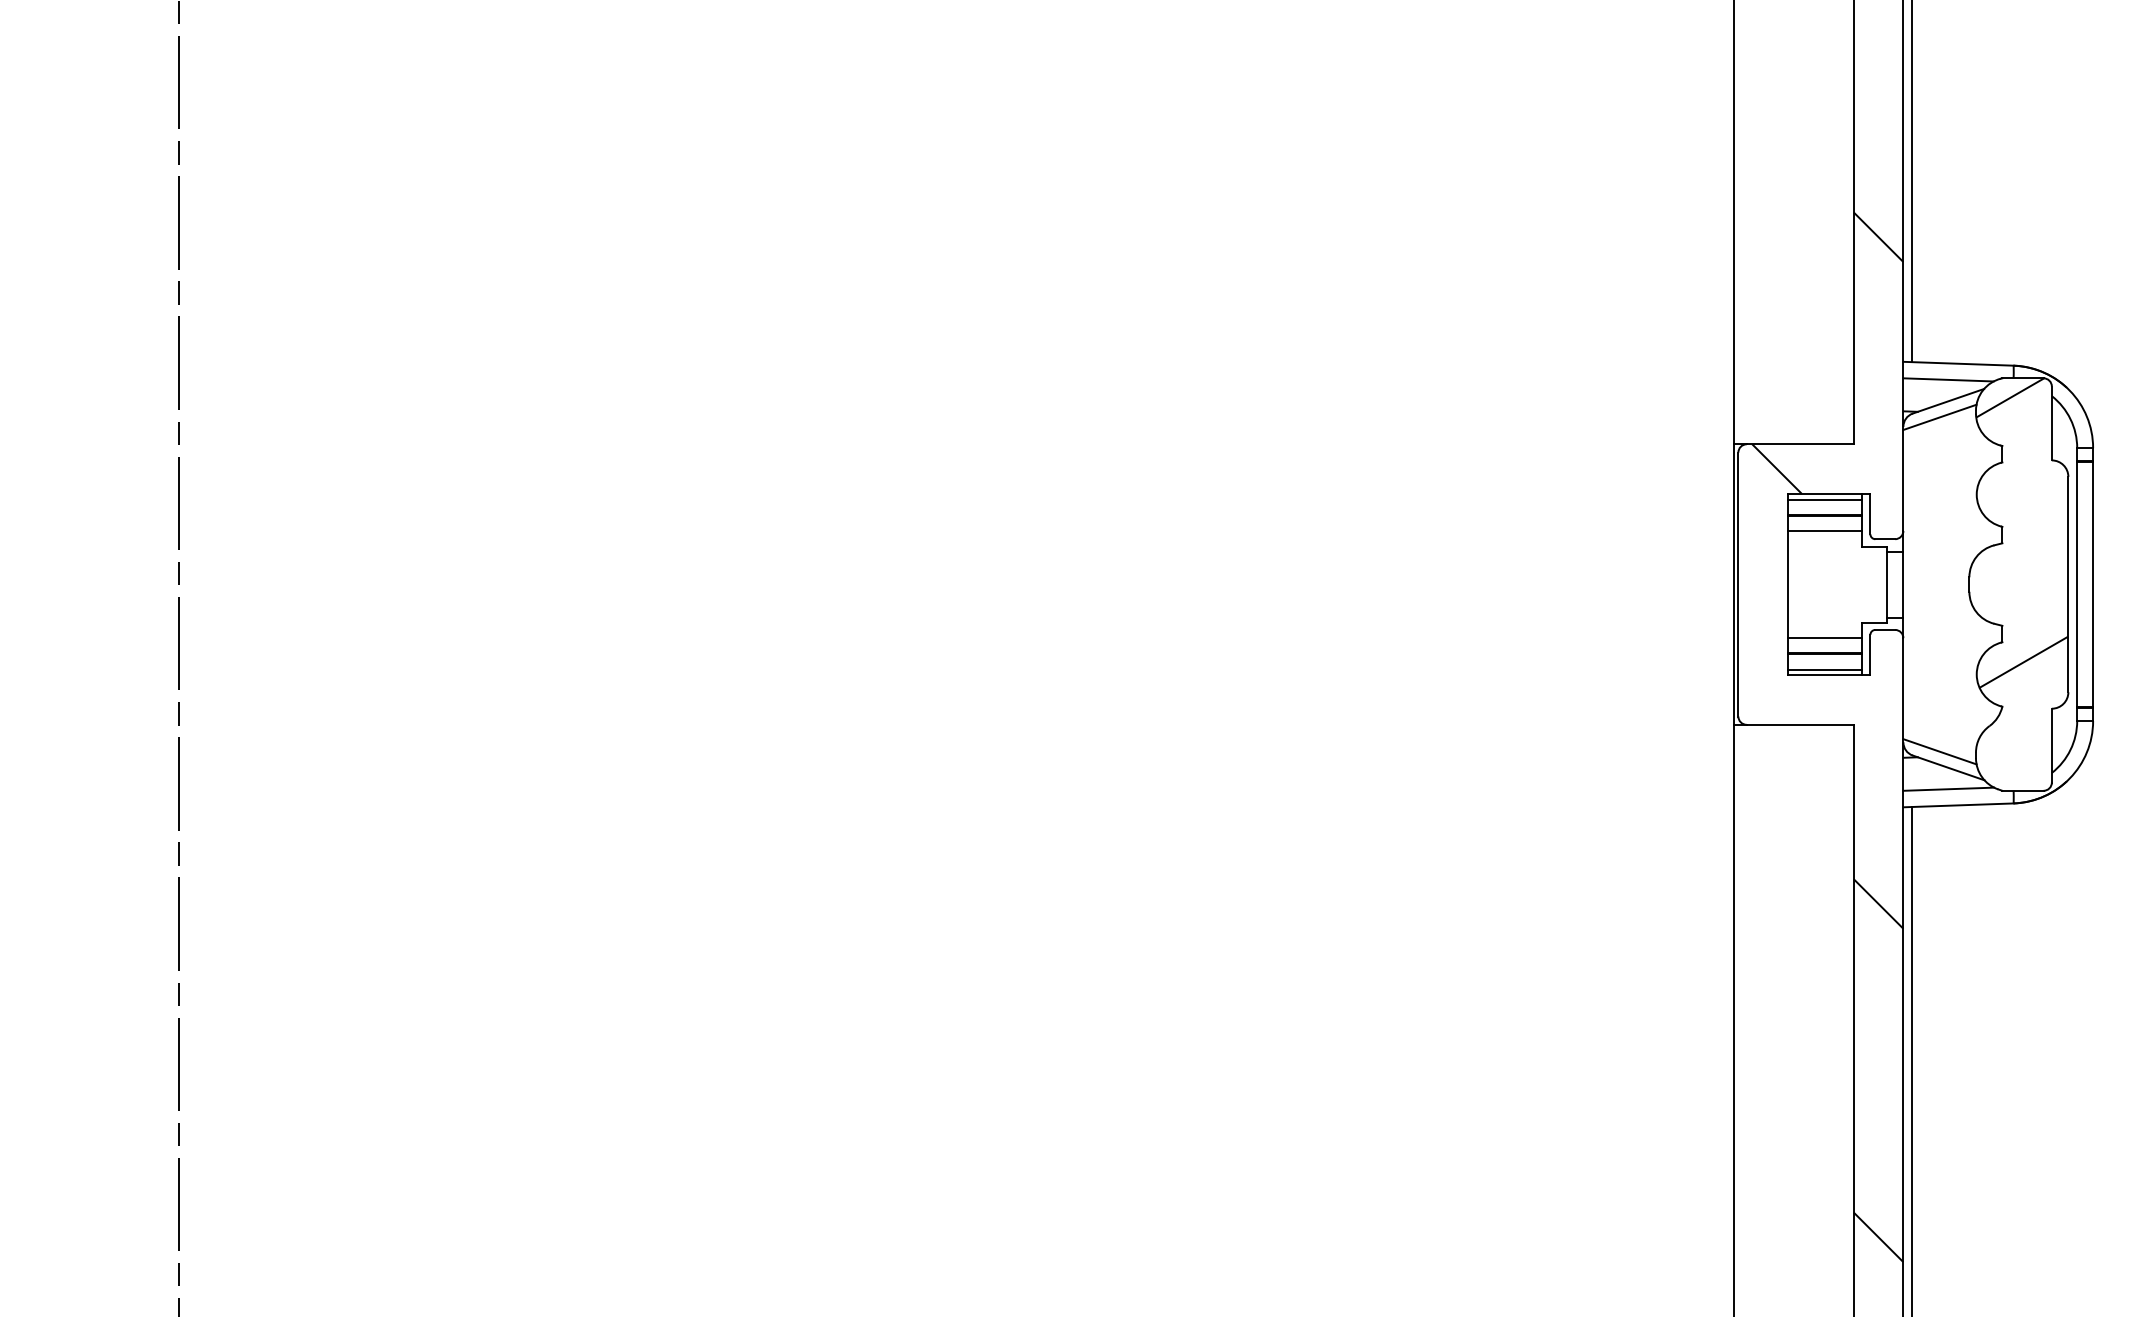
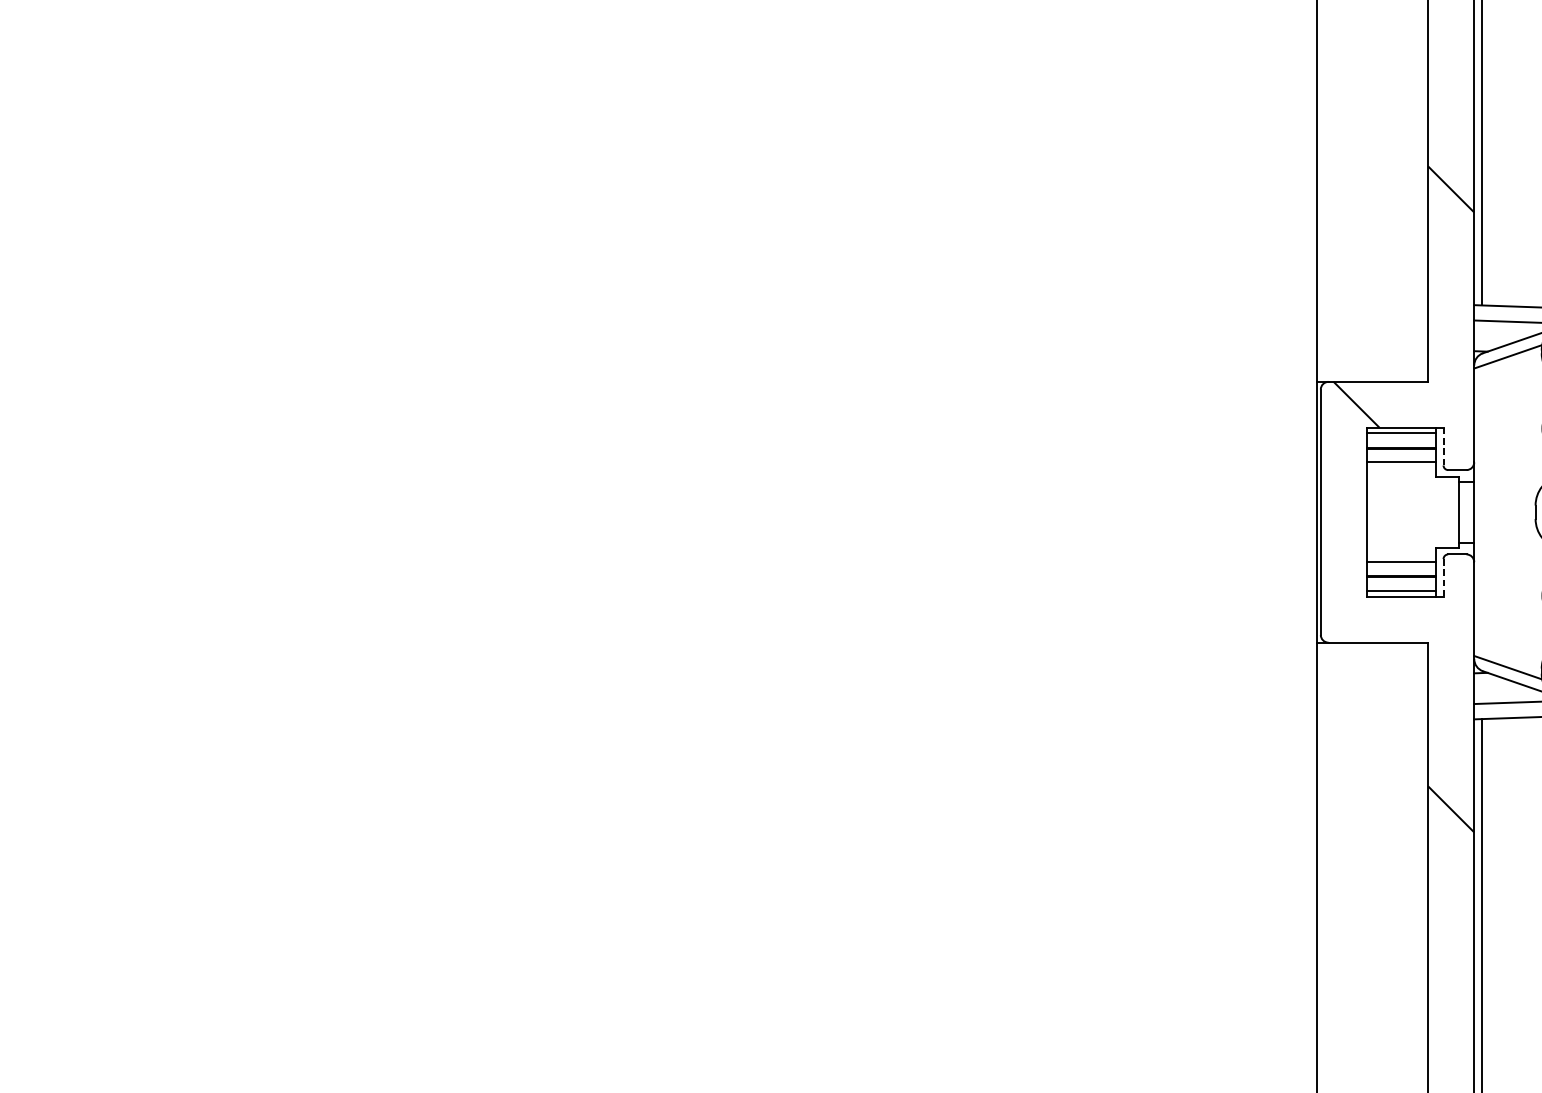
line: (1870, 514) -> (1443, 447), solid -> dashed
line: (1870, 655) -> (1443, 578), solid -> dashed

